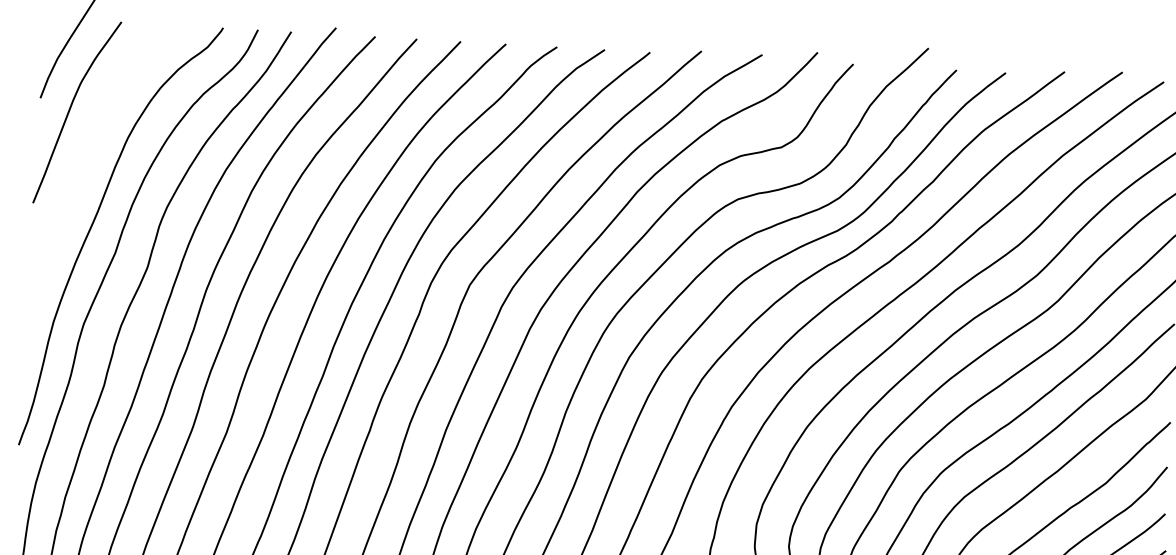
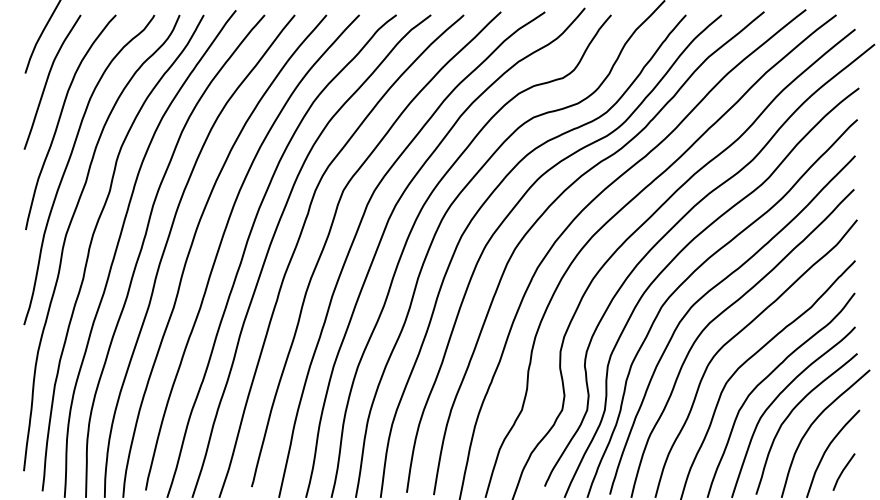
curve: (85, 164) -> (60, 119), added

